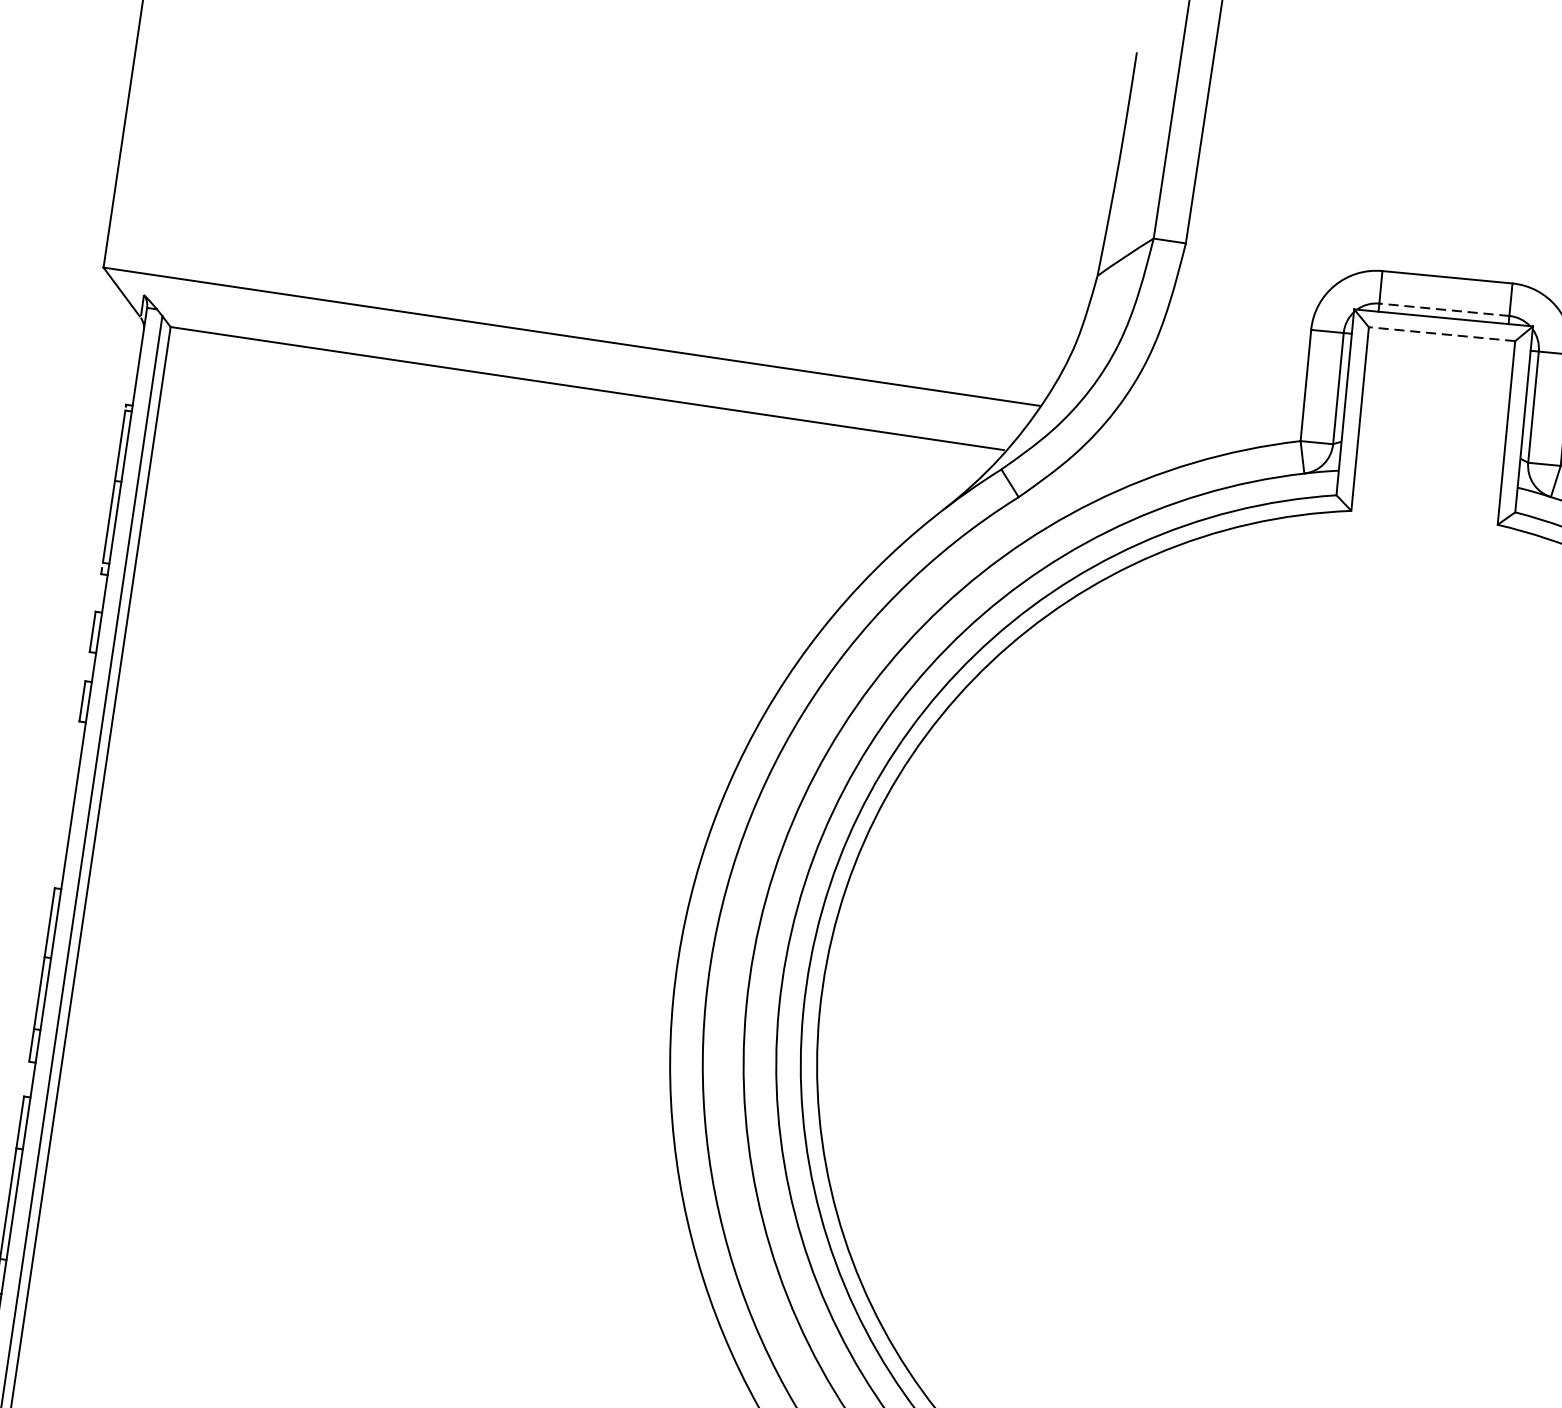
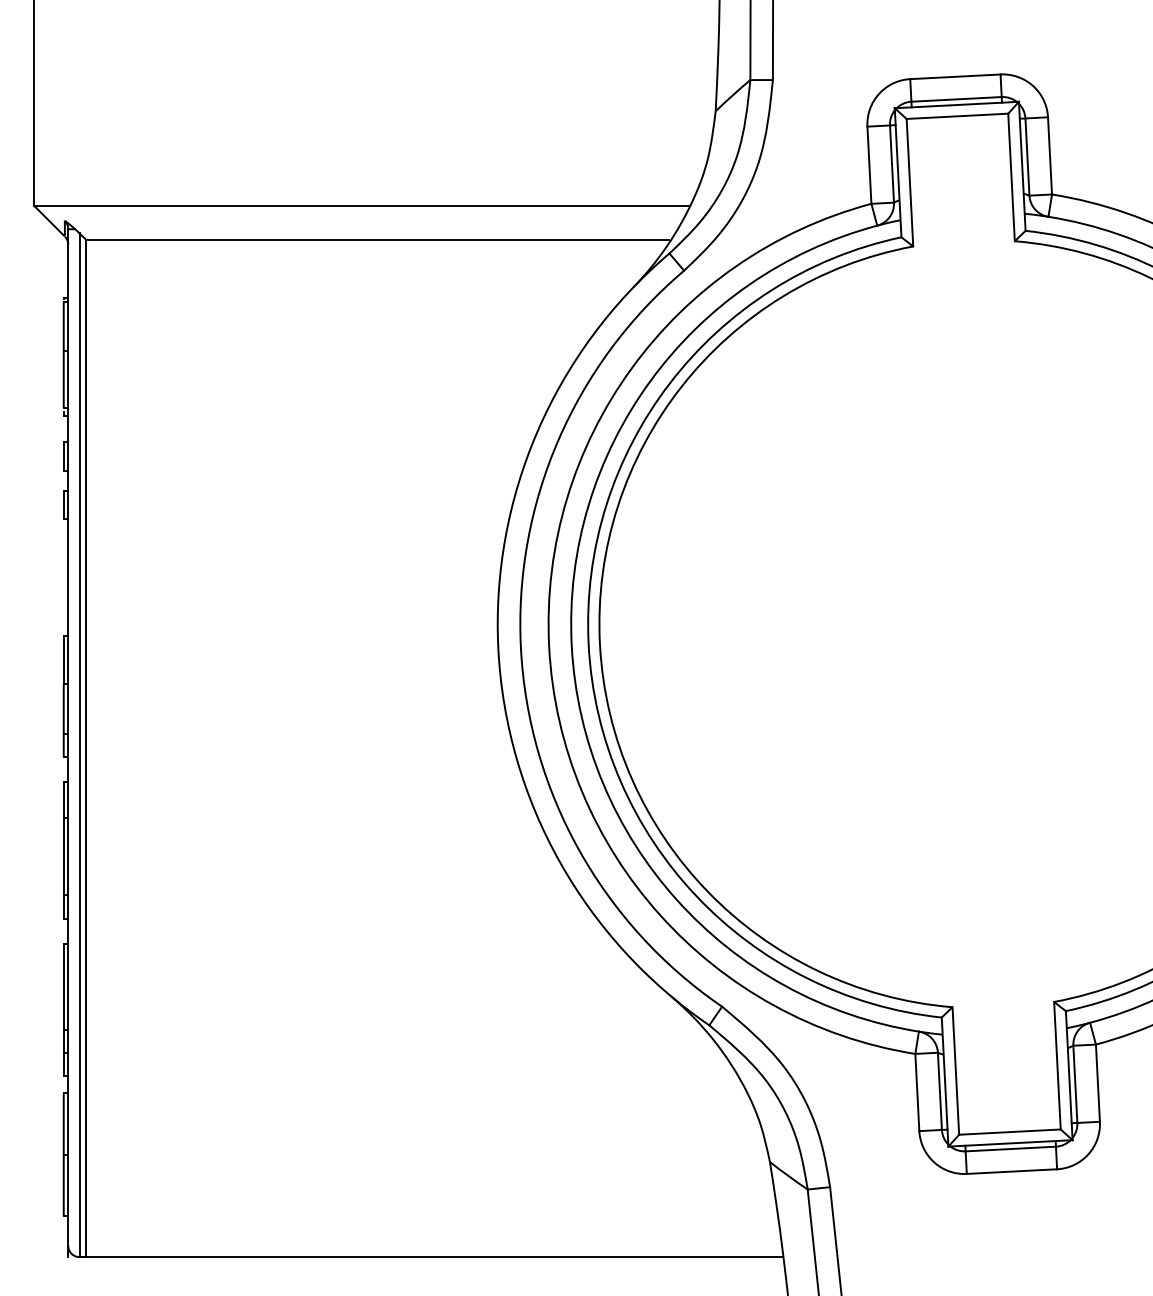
line: (1444, 309) -> (956, 99), dashed -> solid
line: (1442, 334) -> (957, 116), dashed -> solid

